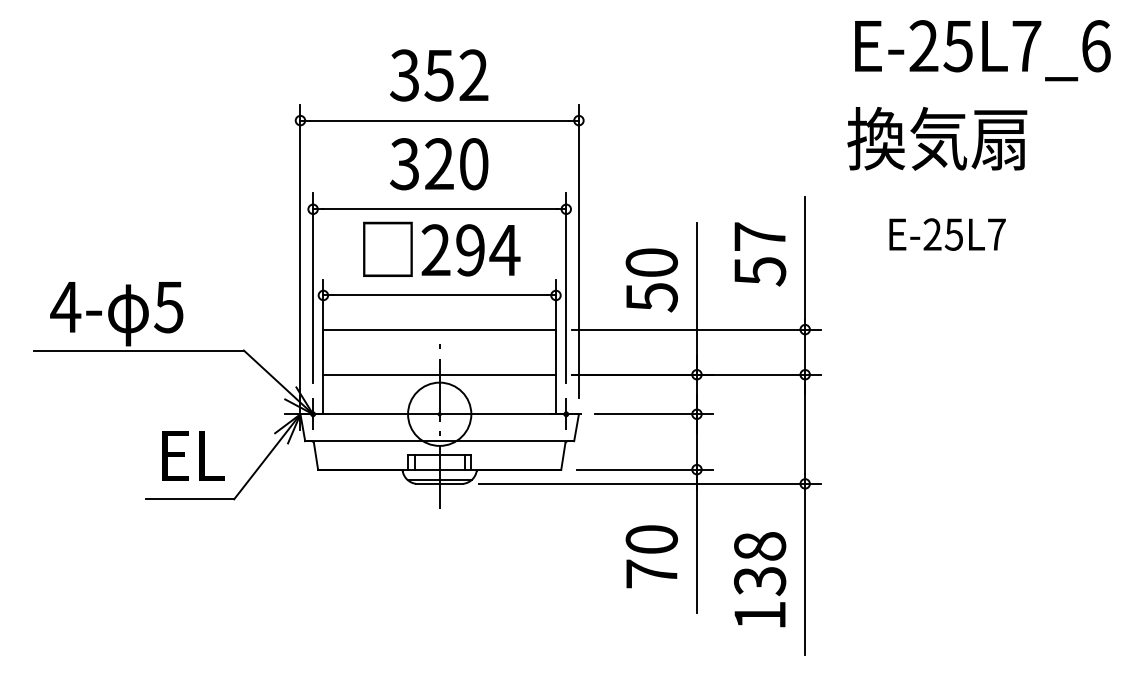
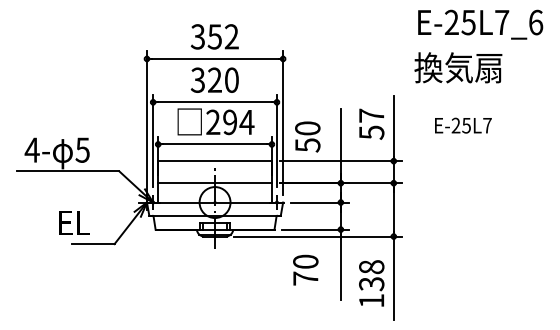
text: (947, 234) -> (463, 125), moved
text: (651, 279) -> (307, 136), moved
text: (193, 455) -> (74, 222), moved
text: (651, 555) -> (305, 269), moved

